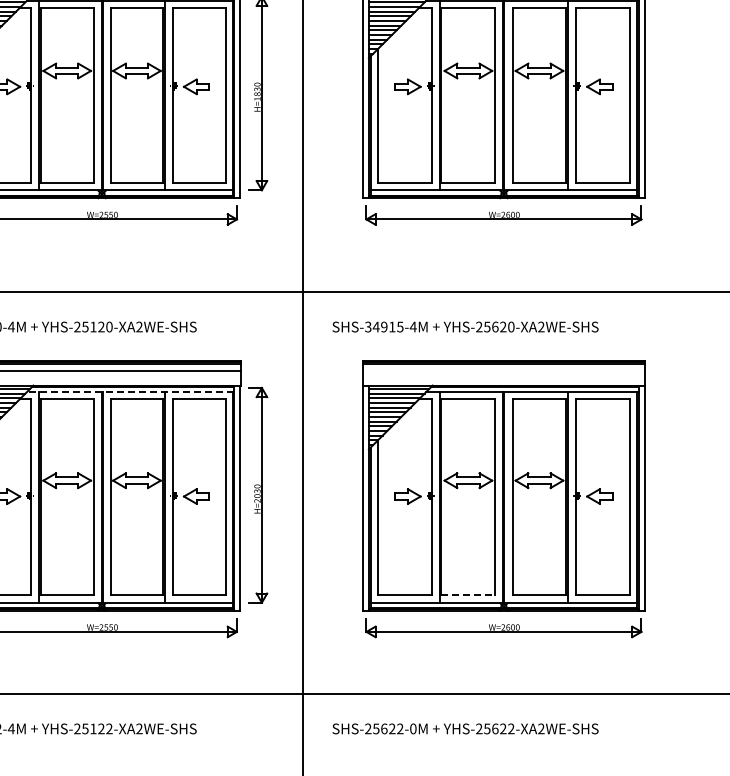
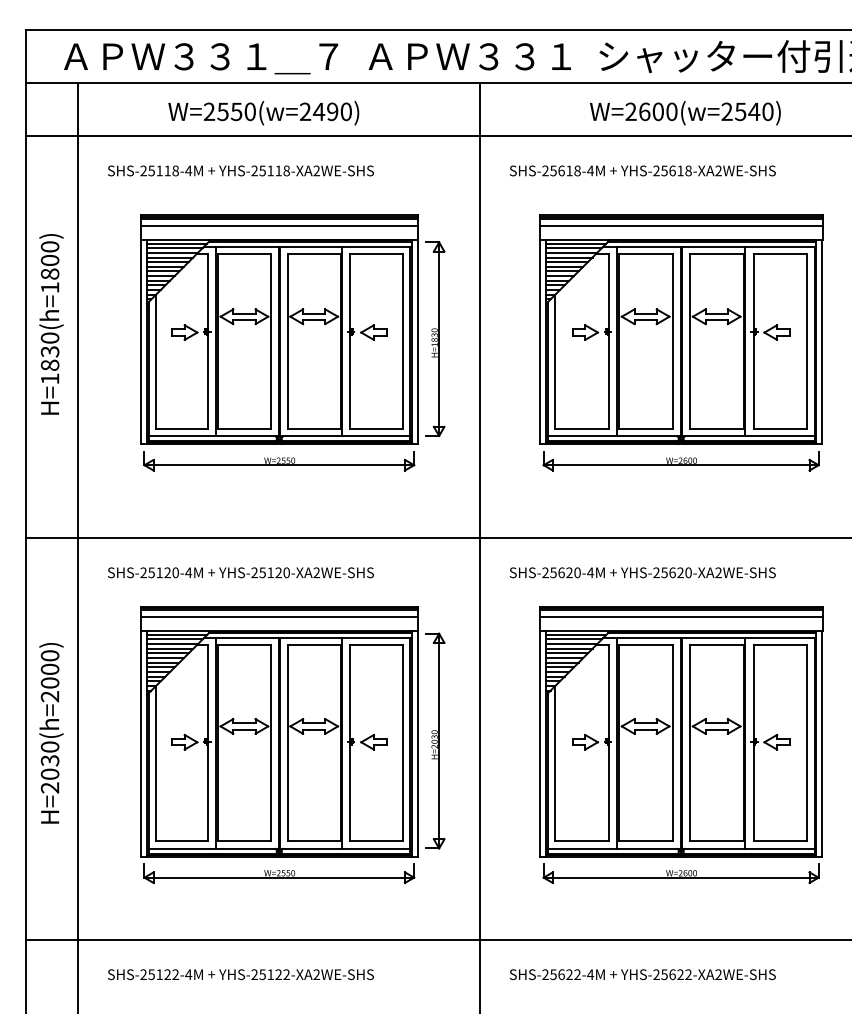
text: (384, 326) -> (561, 572), SHS-34915-4M -> SHS-25620-4M
line: (503, 371) -> (680, 617), added
line: (130, 391) -> (307, 637), dashed -> solid
line: (468, 595) -> (645, 841), dashed -> solid
text: (413, 728) -> (590, 974), SHS-25622-0M -> SHS-25622-4M

